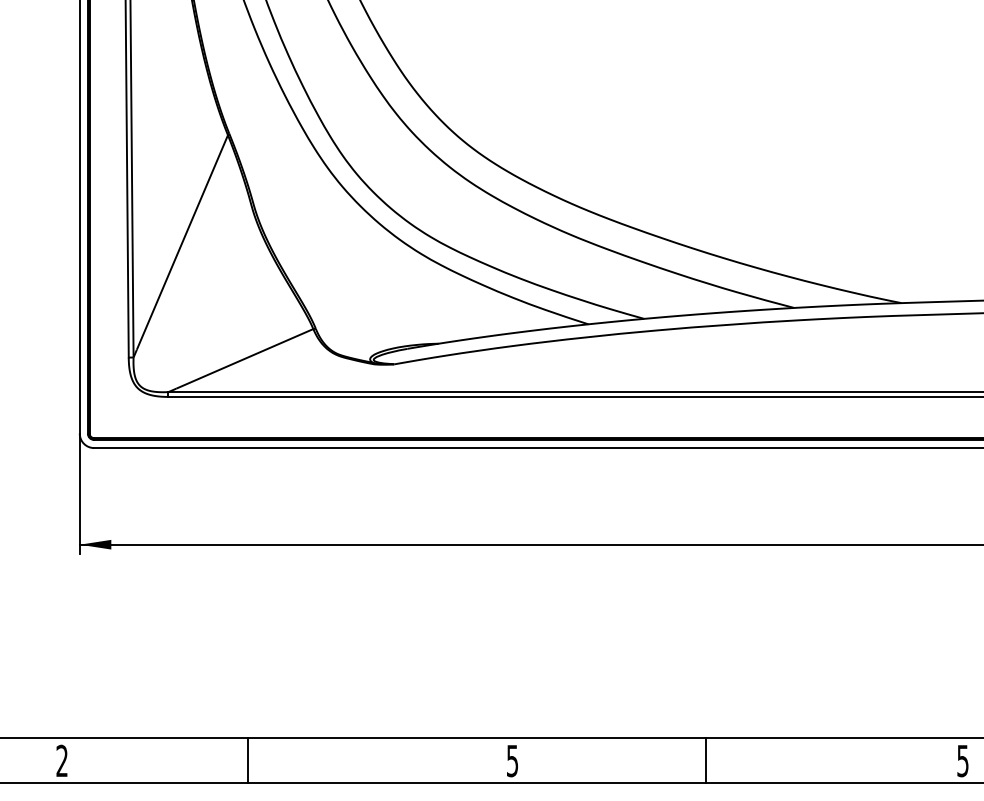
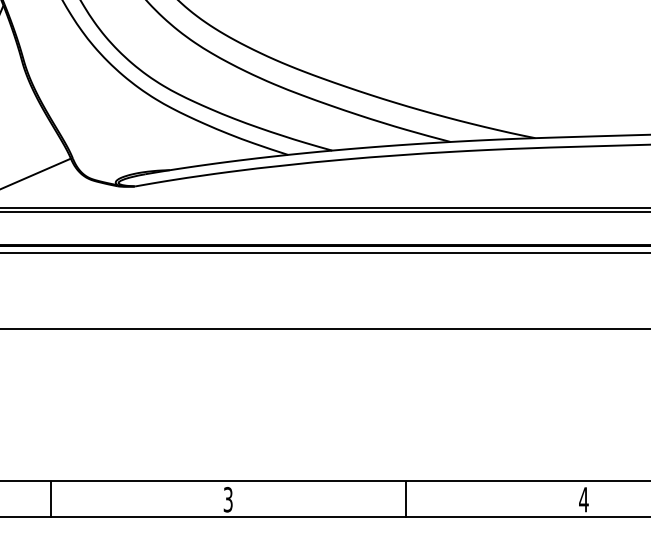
line: (247, 760) -> (50, 499), moved
text: (512, 760) -> (228, 499), 5 -> 3
line: (706, 760) -> (406, 499), moved
text: (962, 761) -> (583, 500), 5 -> 4

